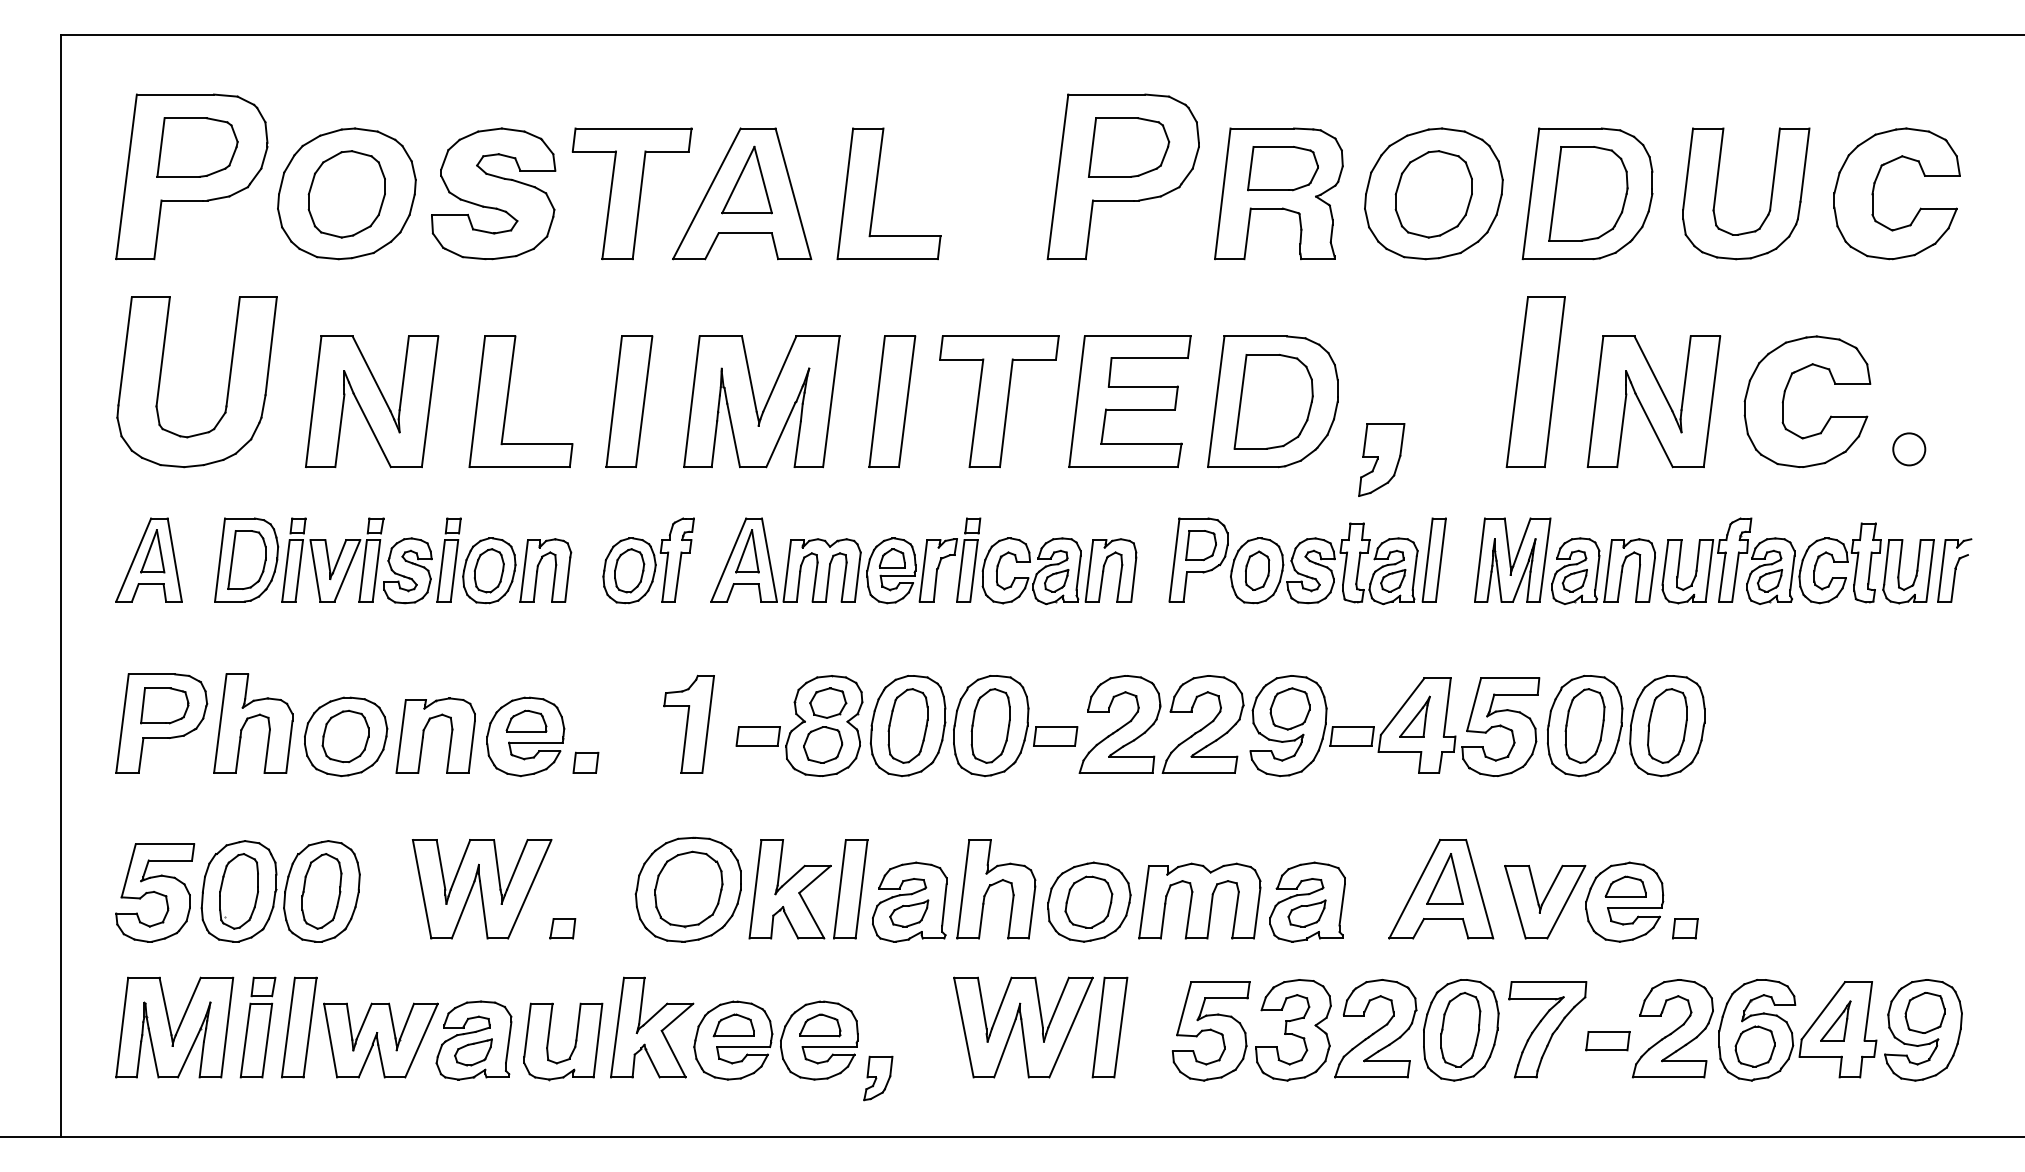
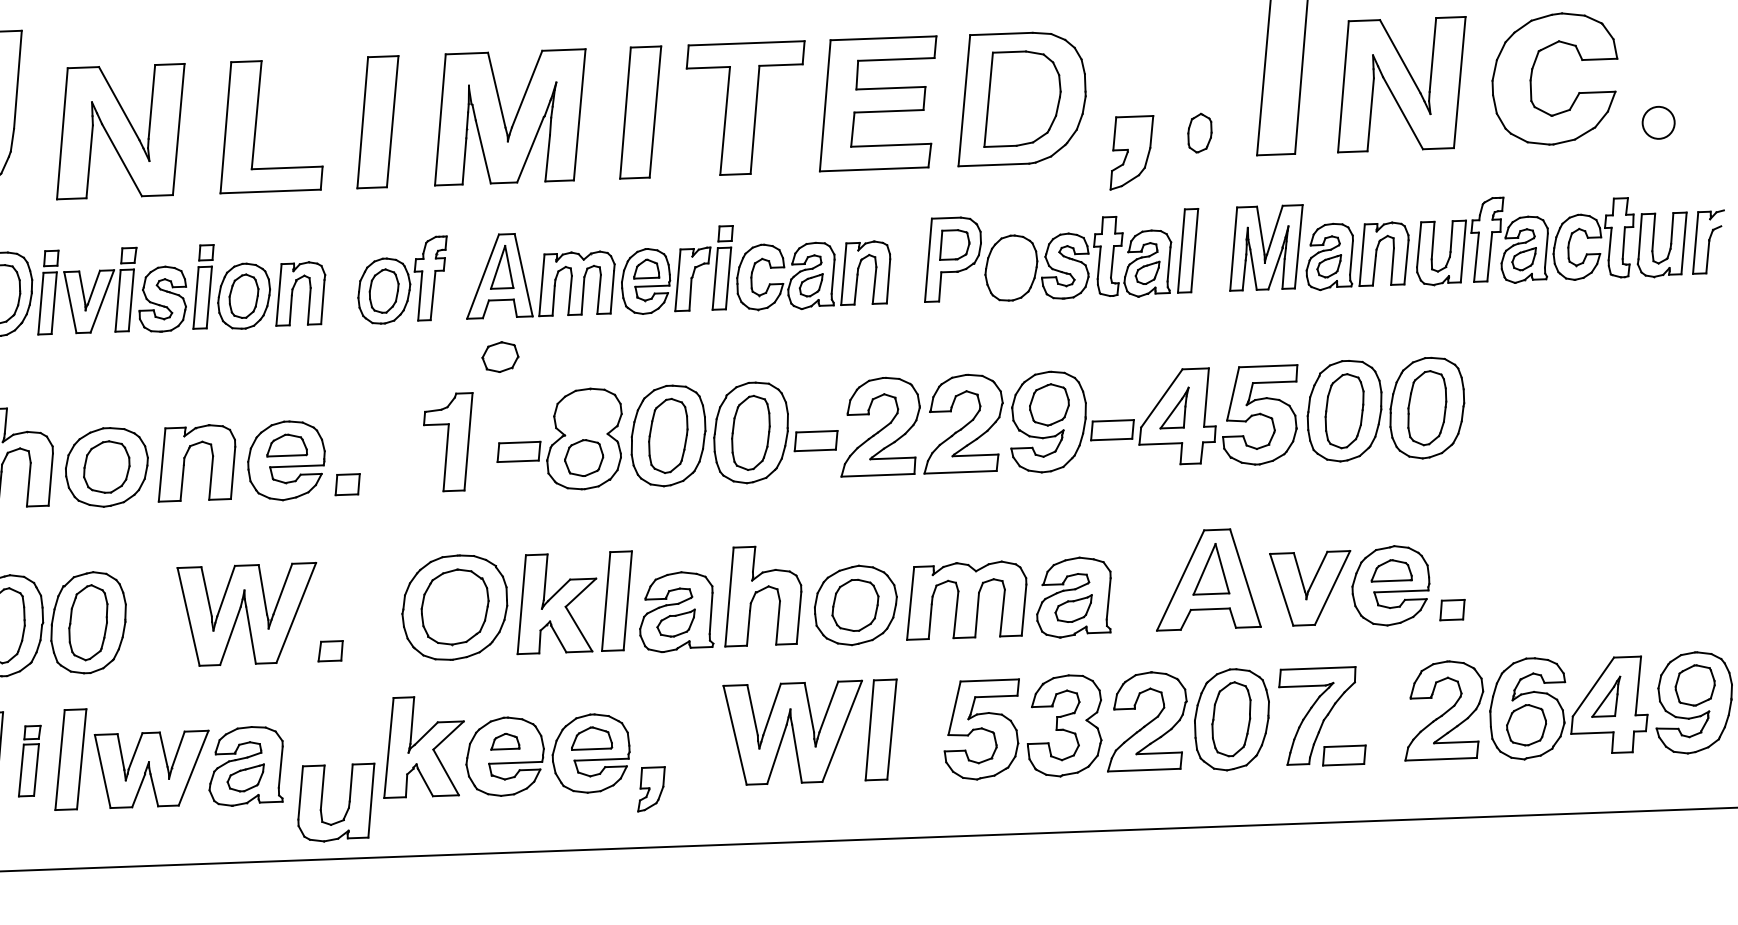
part: (1257, 570) -> (1199, 132), moved
part: (828, 702) -> (500, 356), moved
part: (733, 1025) -> (504, 741), size x0.7
part: (257, 1027) -> (29, 761), size x0.7
part: (1607, 1041) -> (1343, 755), moved
part: (574, 1044) -> (348, 805), moved

